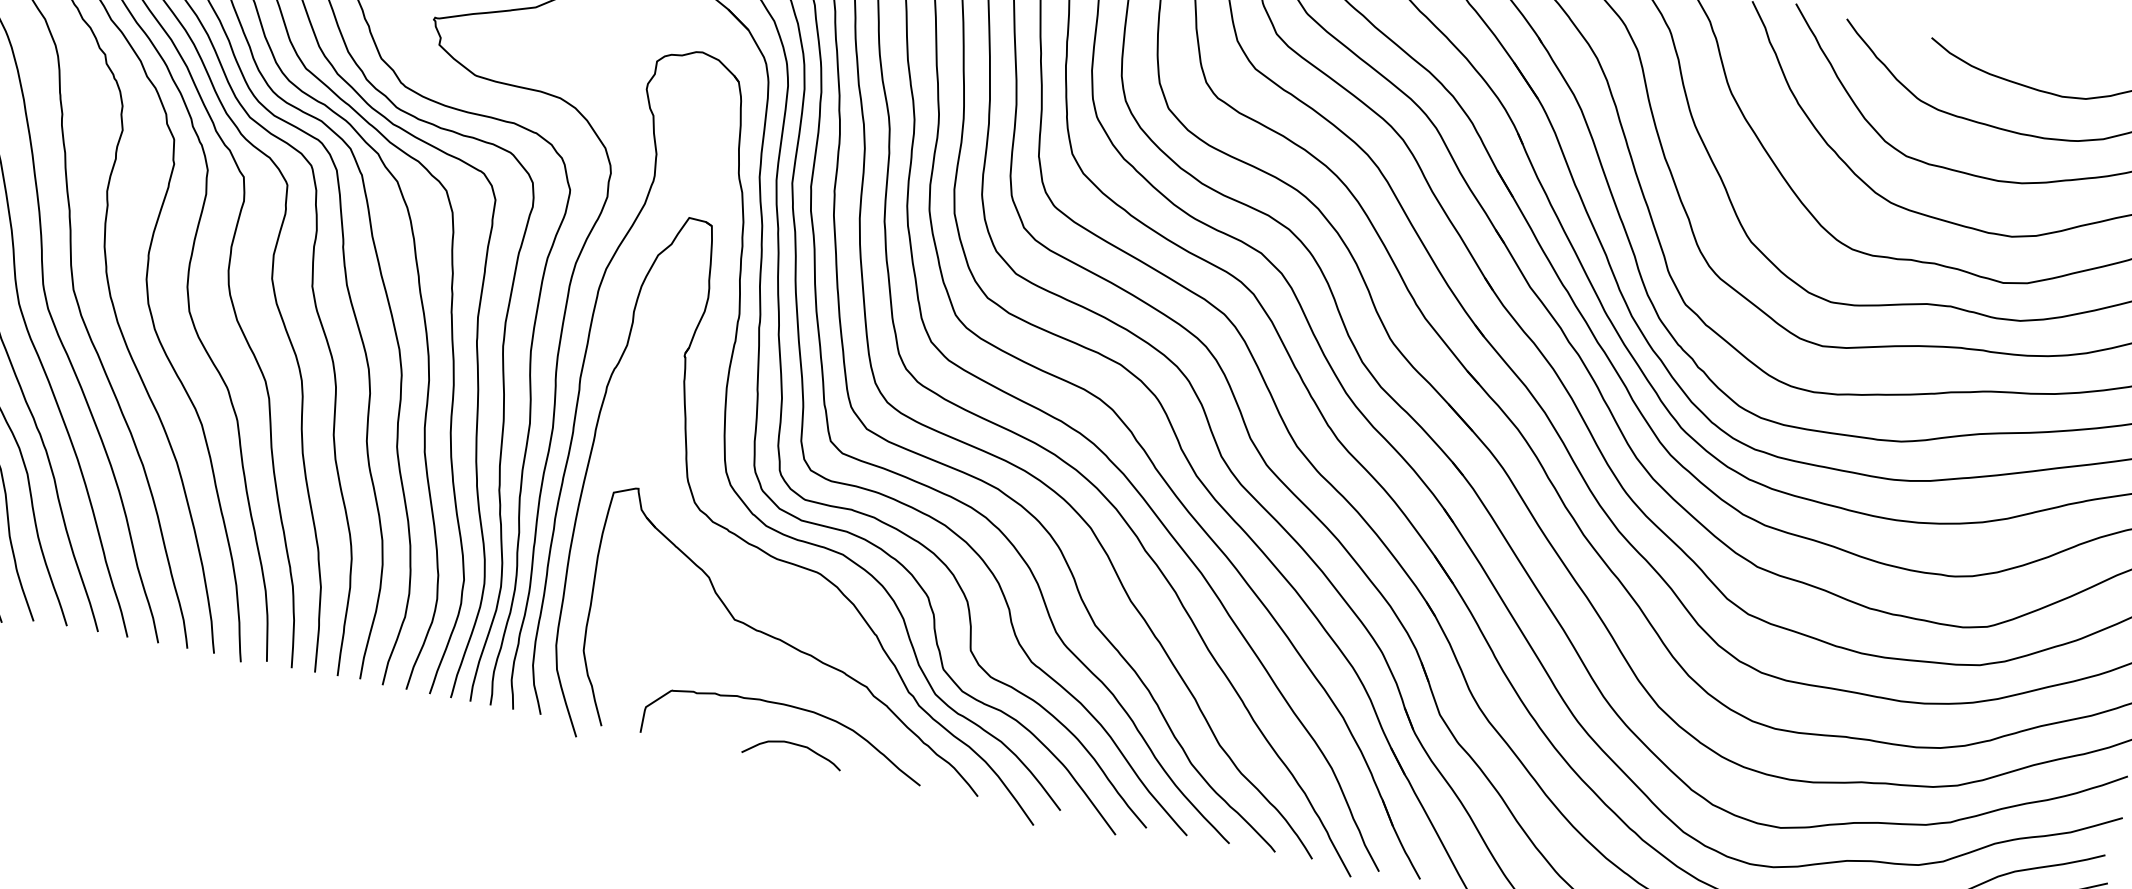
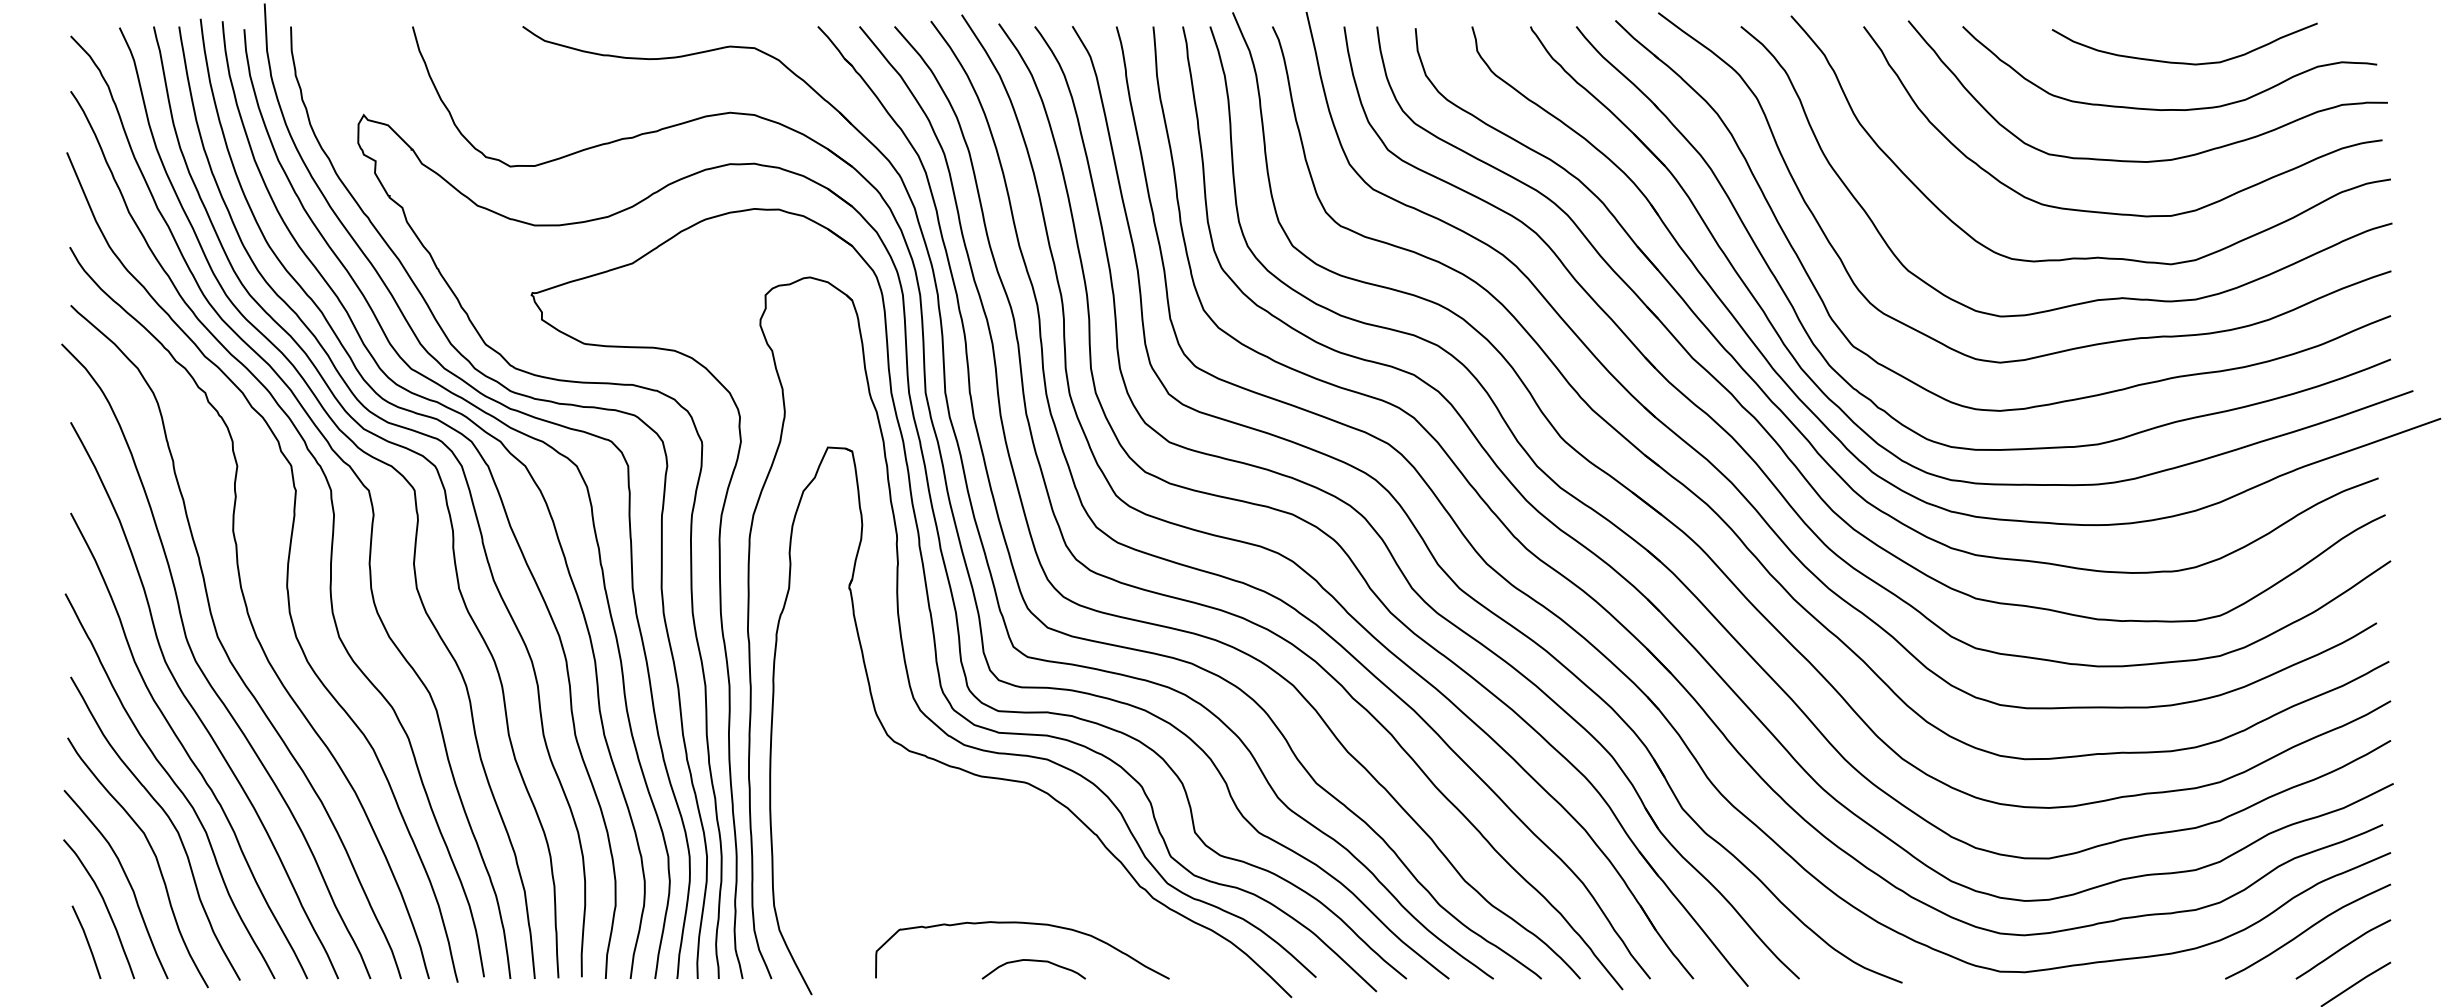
part: (790, 644) -> (1011, 860), removed

